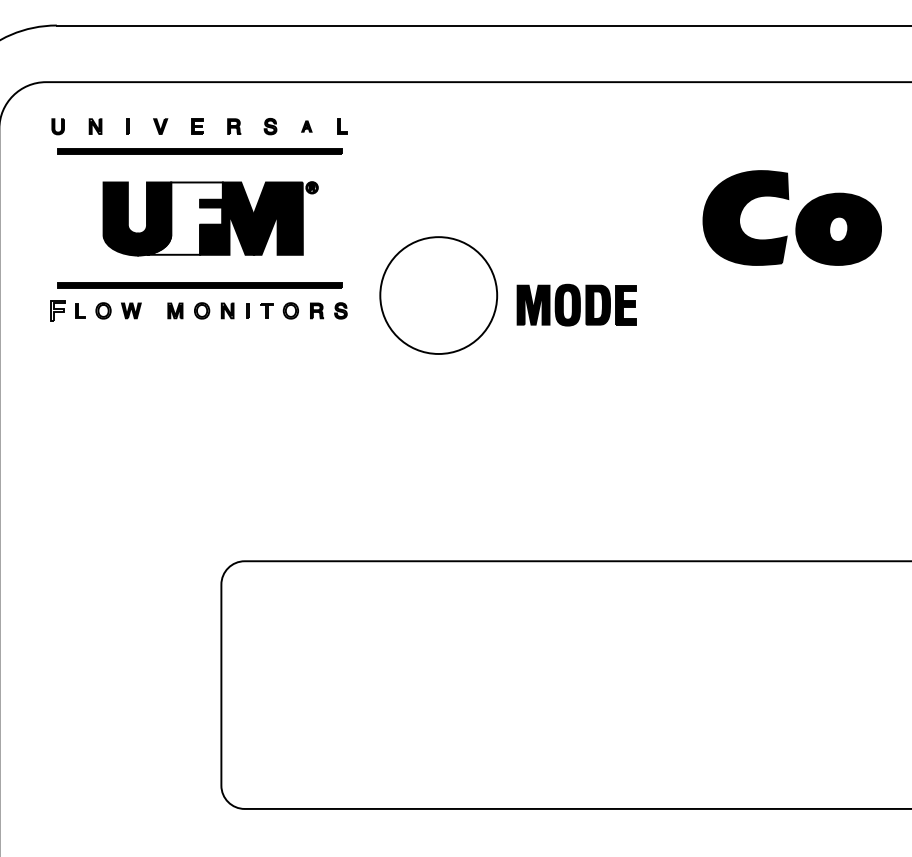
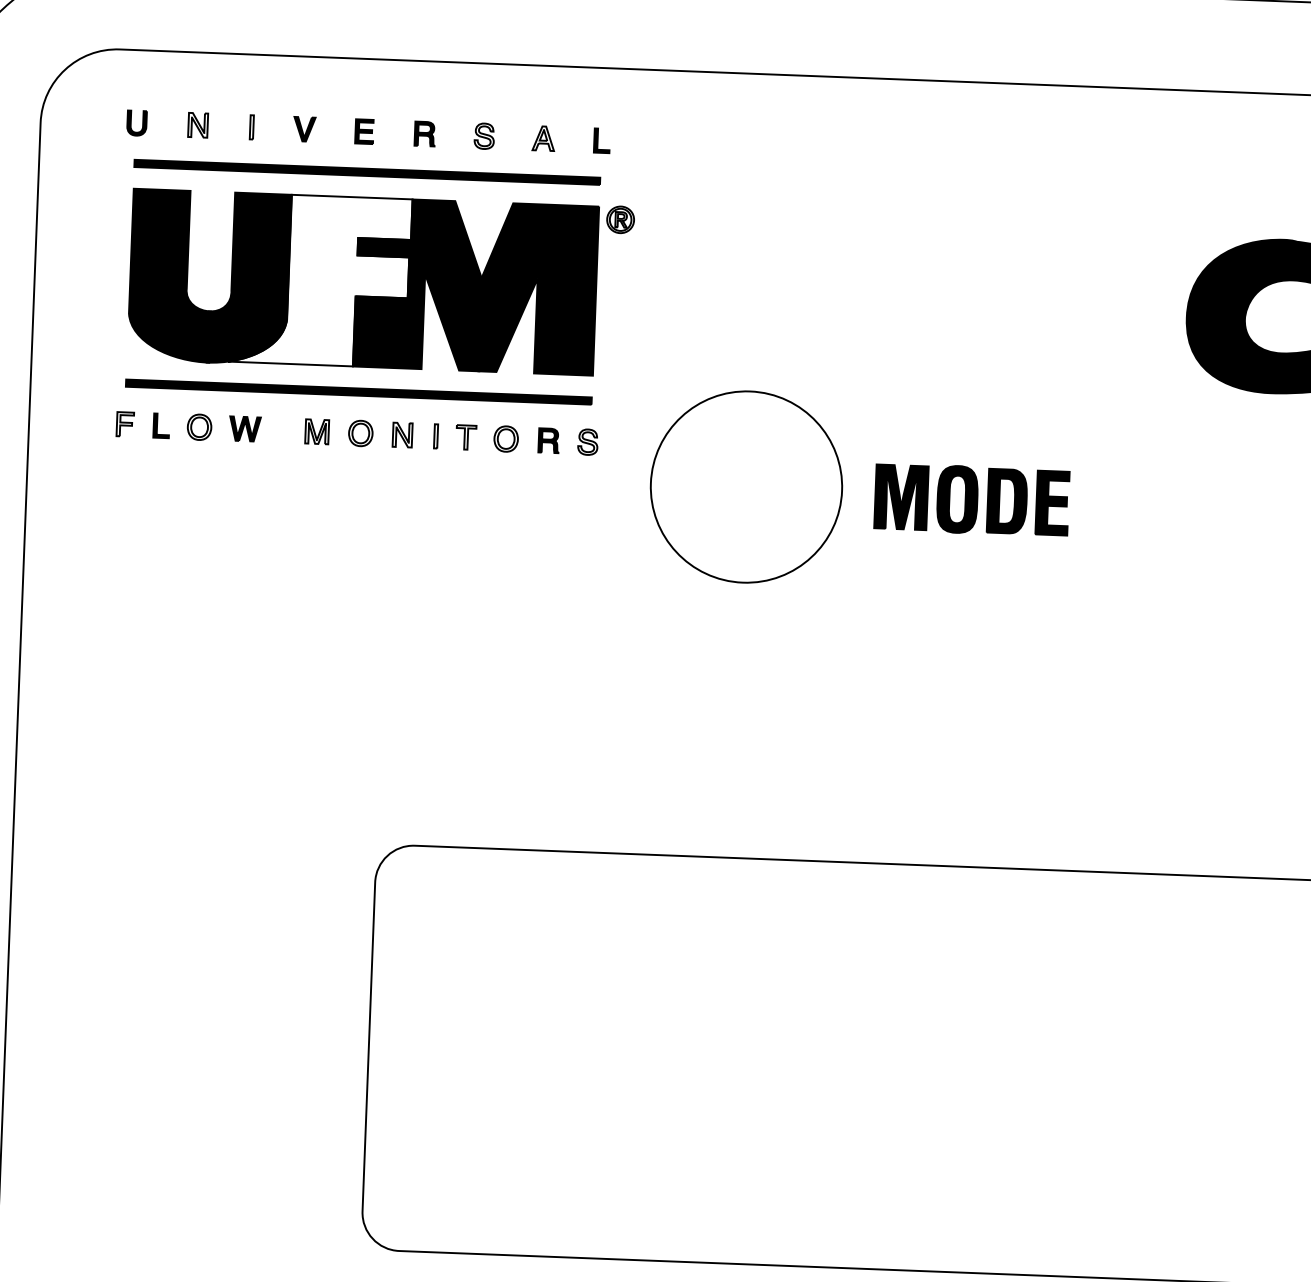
part: (306, 126) -> (543, 138), size x1.43
part: (210, 218) -> (380, 282), size x1.43
part: (438, 295) -> (746, 486), moved
part: (576, 304) -> (971, 498), moved
part: (57, 310) -> (124, 423), size x0.71

